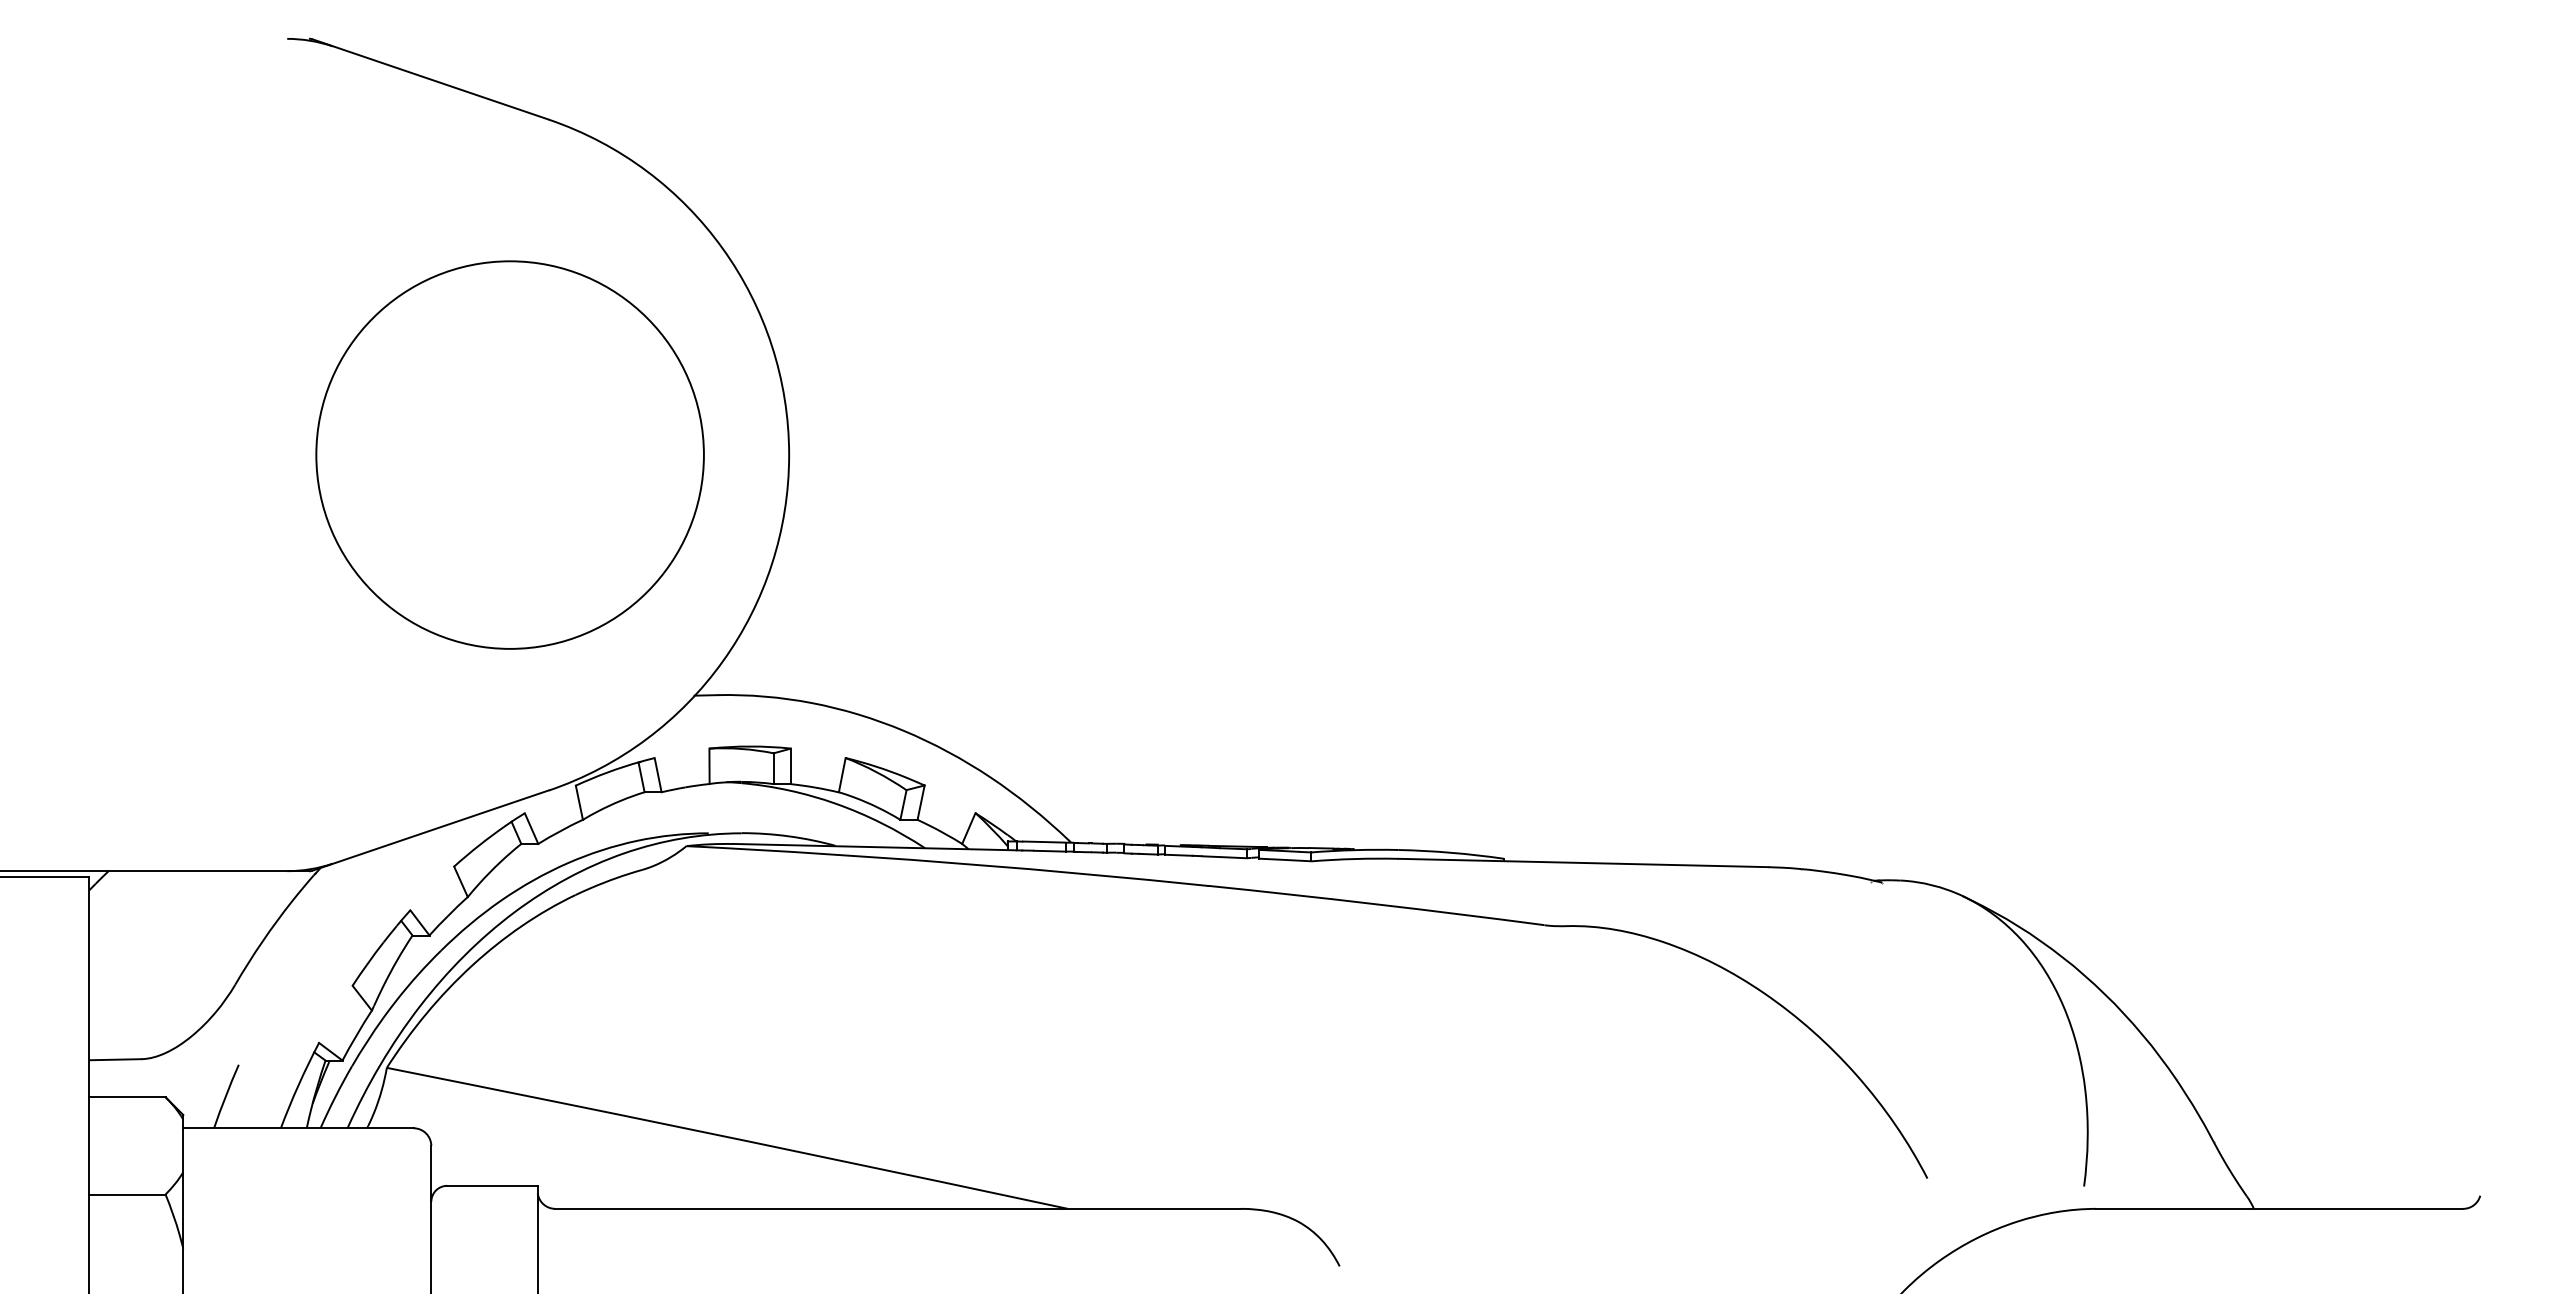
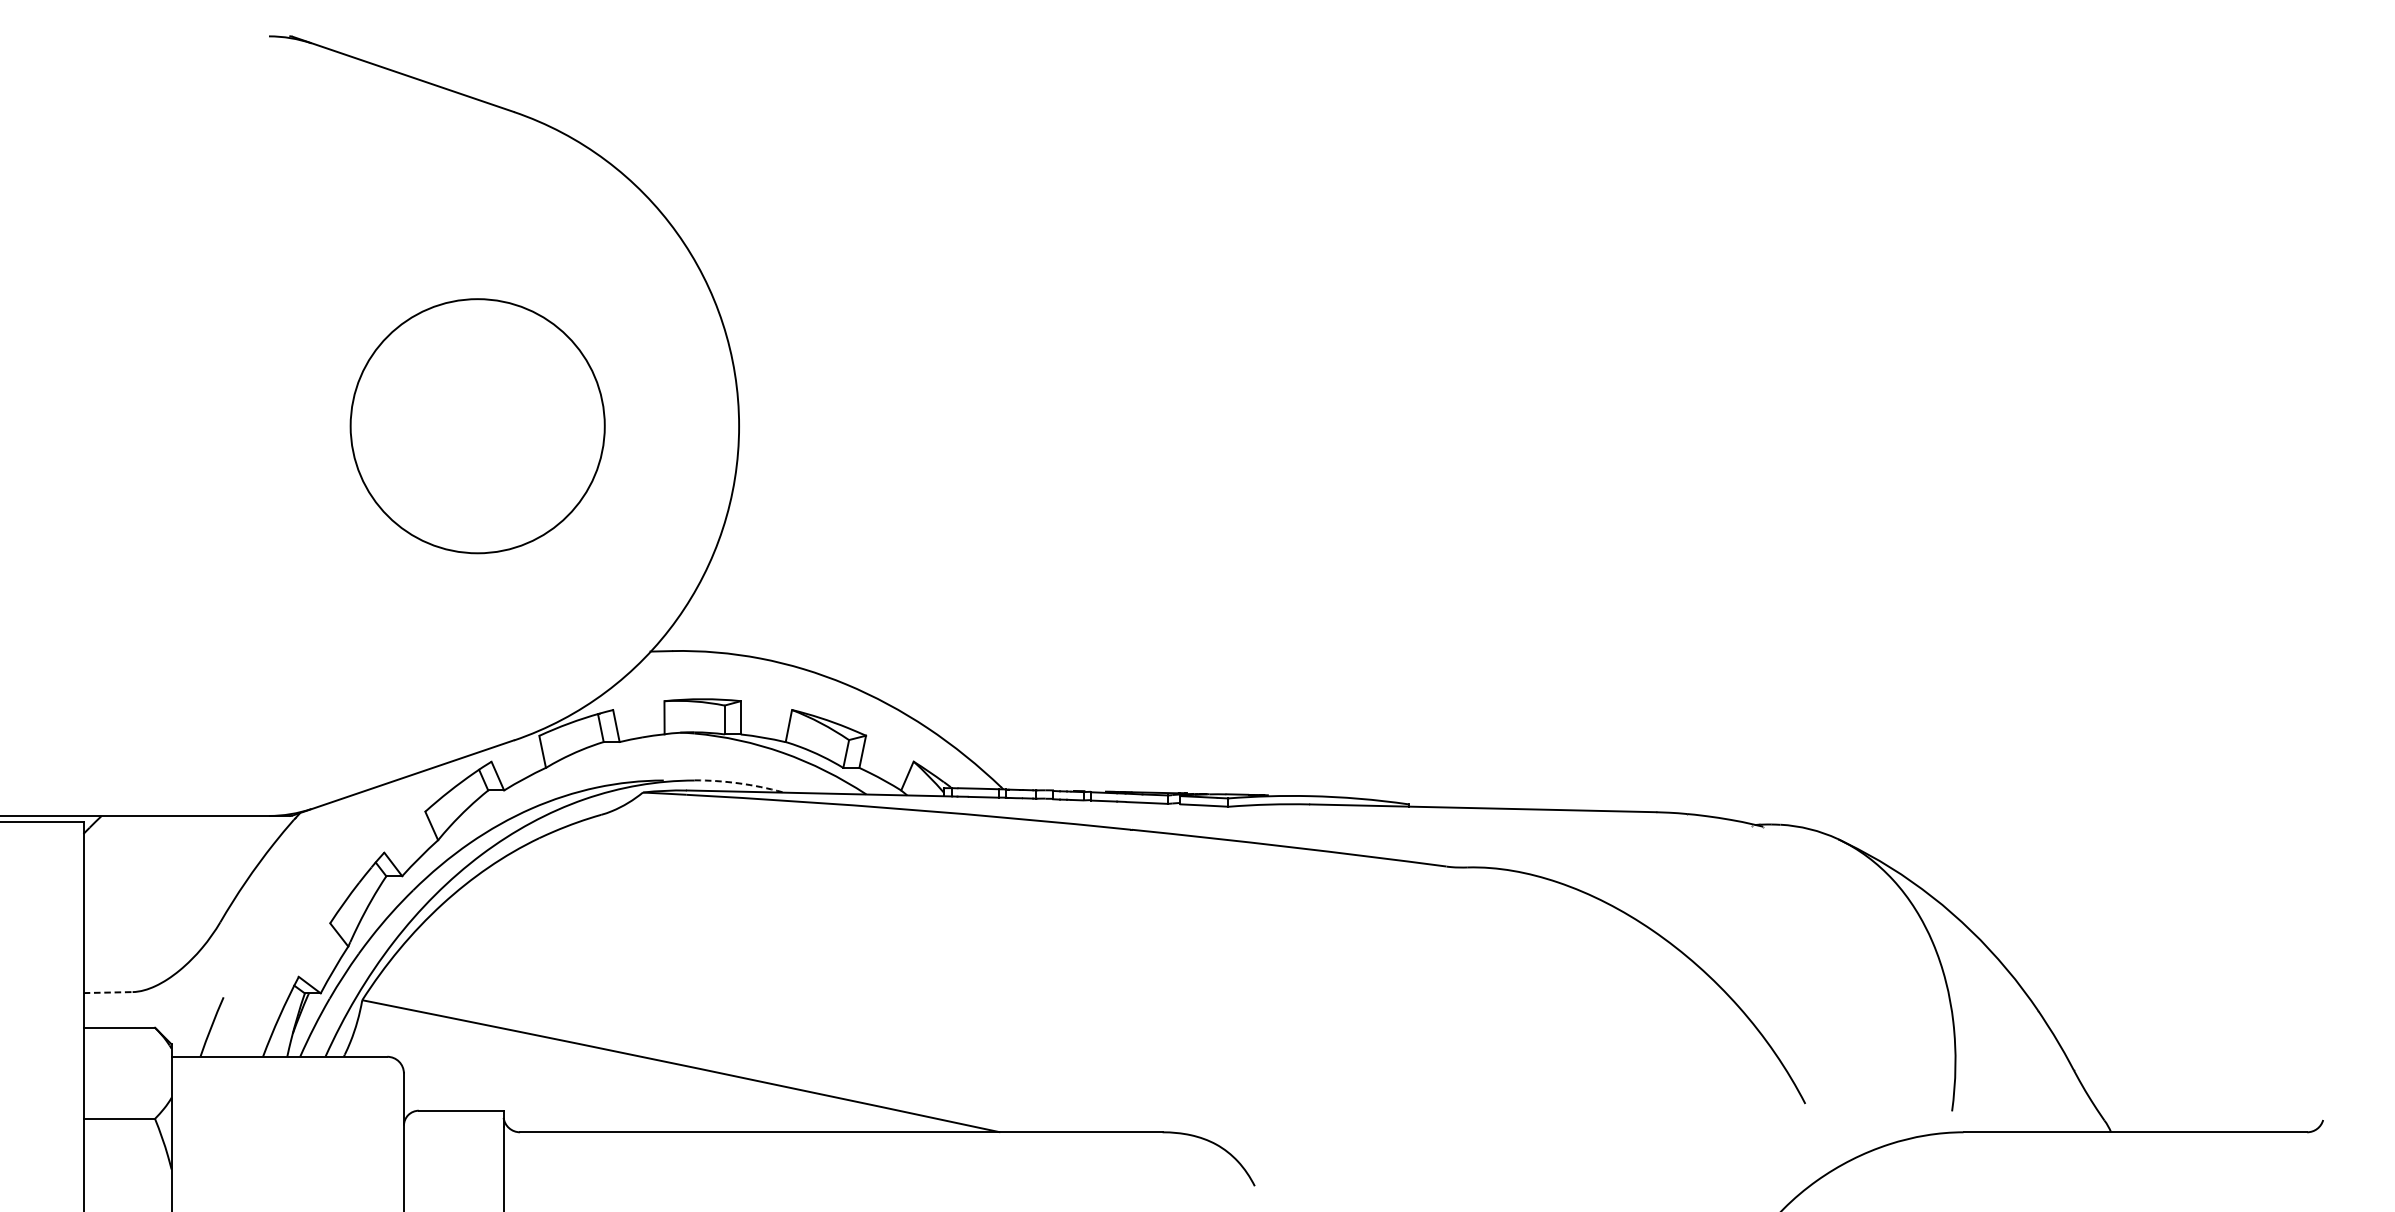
circle: (509, 454) -> (477, 425), size x0.7
arc: (789, 836) -> (739, 783), solid -> dashed
line: (116, 1059) -> (109, 992), solid -> dashed

